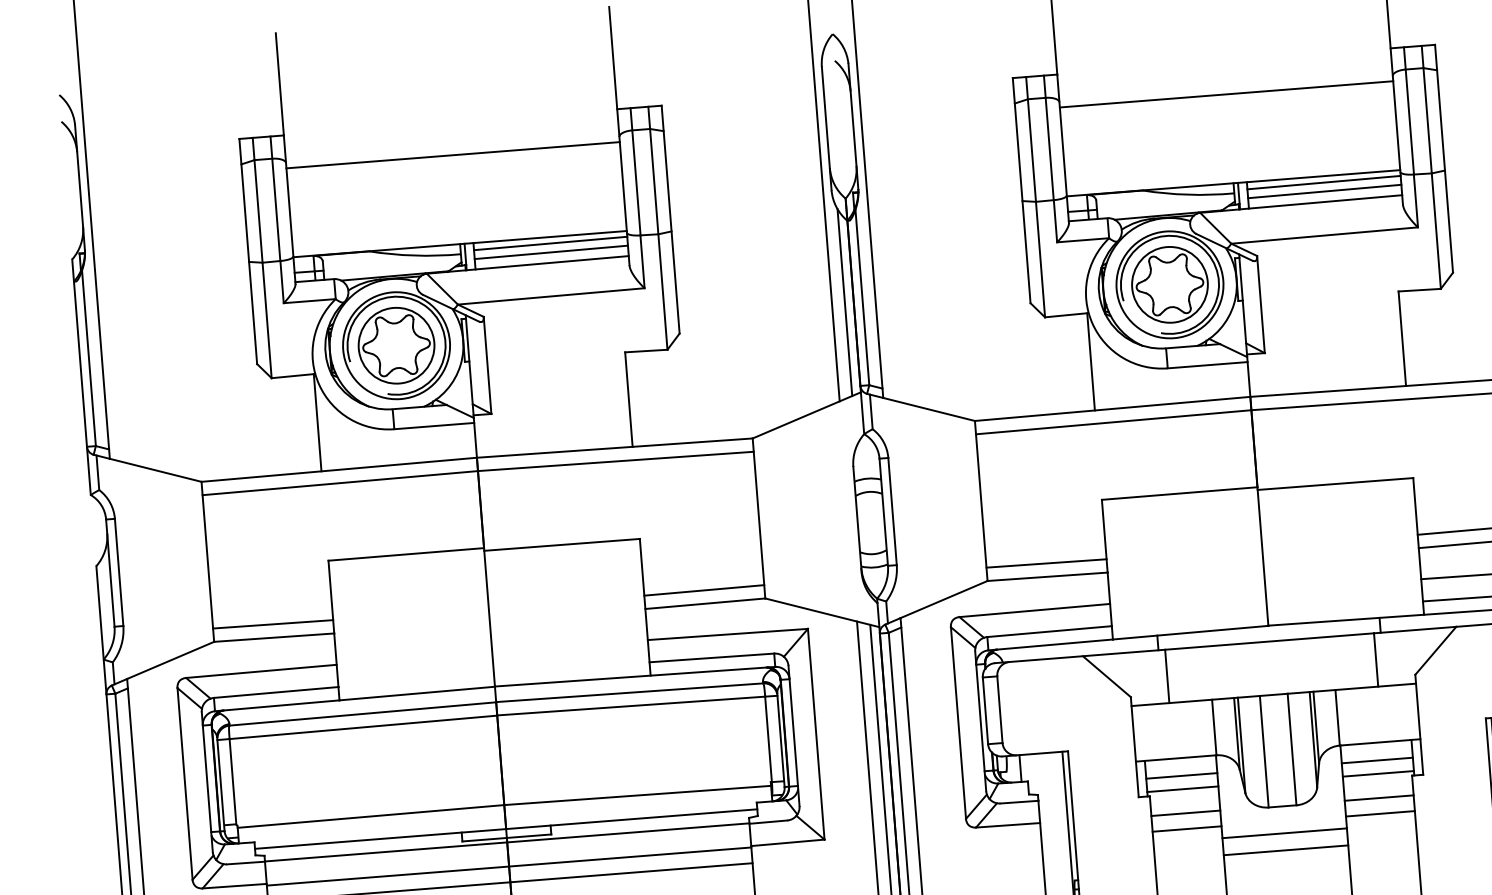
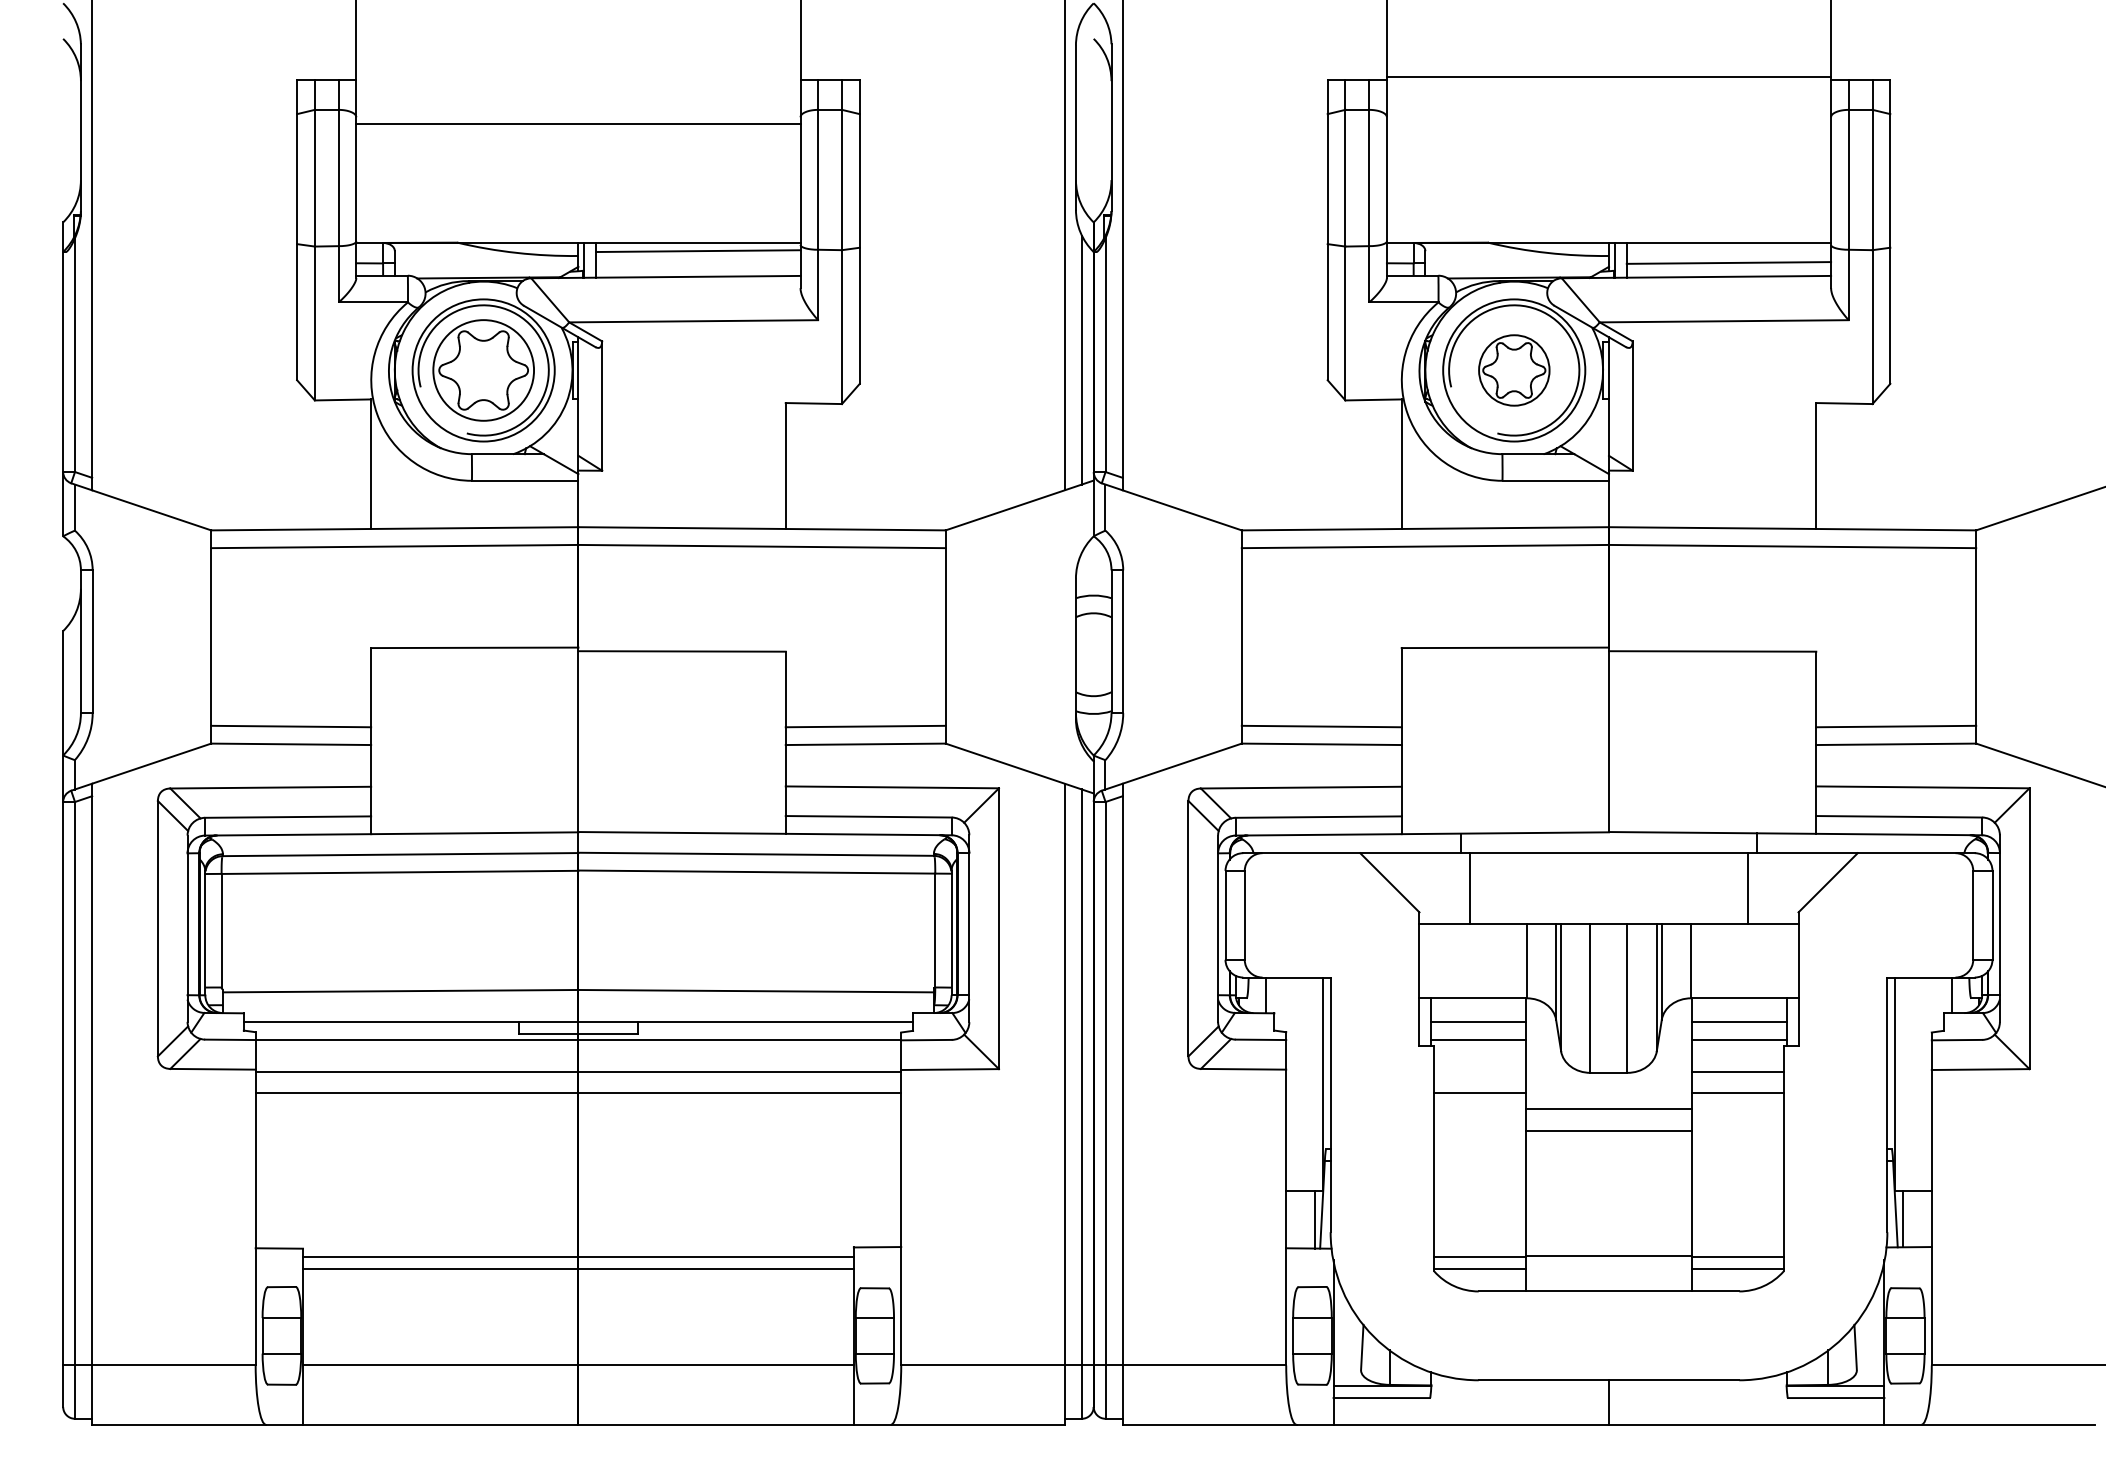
line: (1226, 94) -> (1608, 77), moved
line: (1323, 182) -> (1728, 251), removed
line: (551, 252) -> (698, 262), removed
part: (1170, 284) -> (1514, 370), size x0.7
line: (1186, 812) -> (1480, 1071), removed

